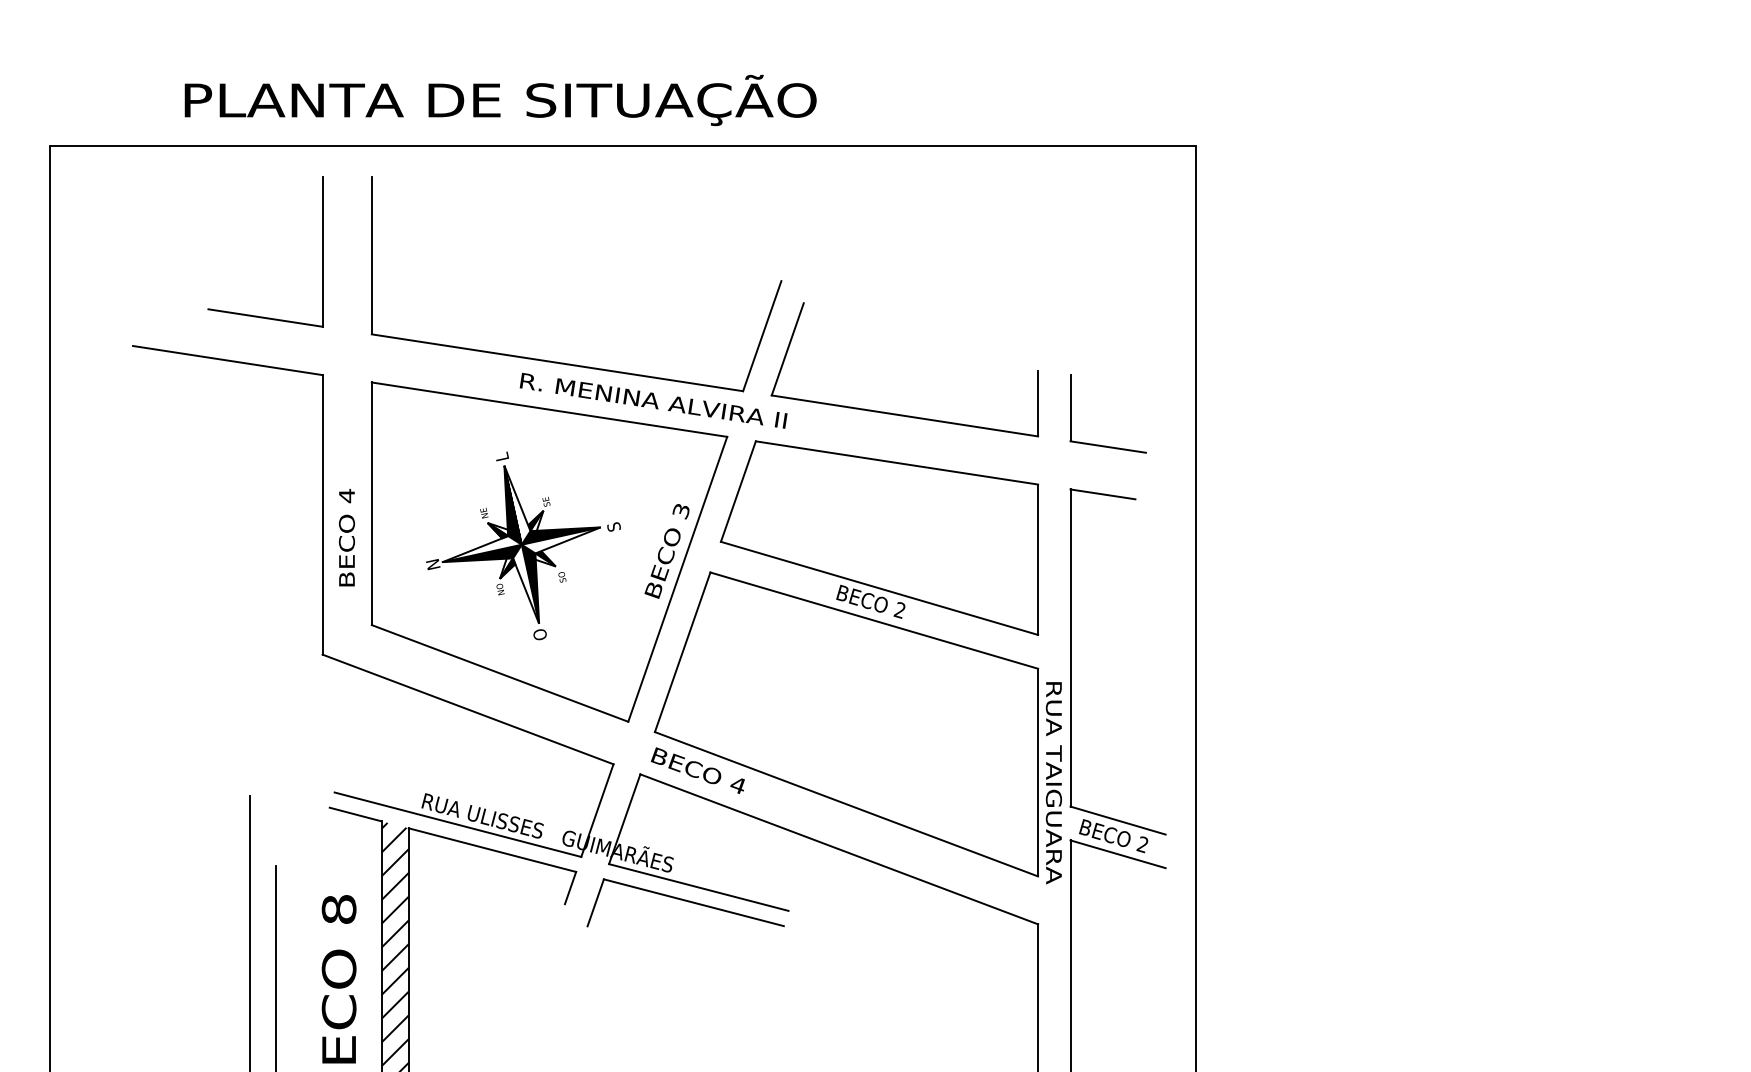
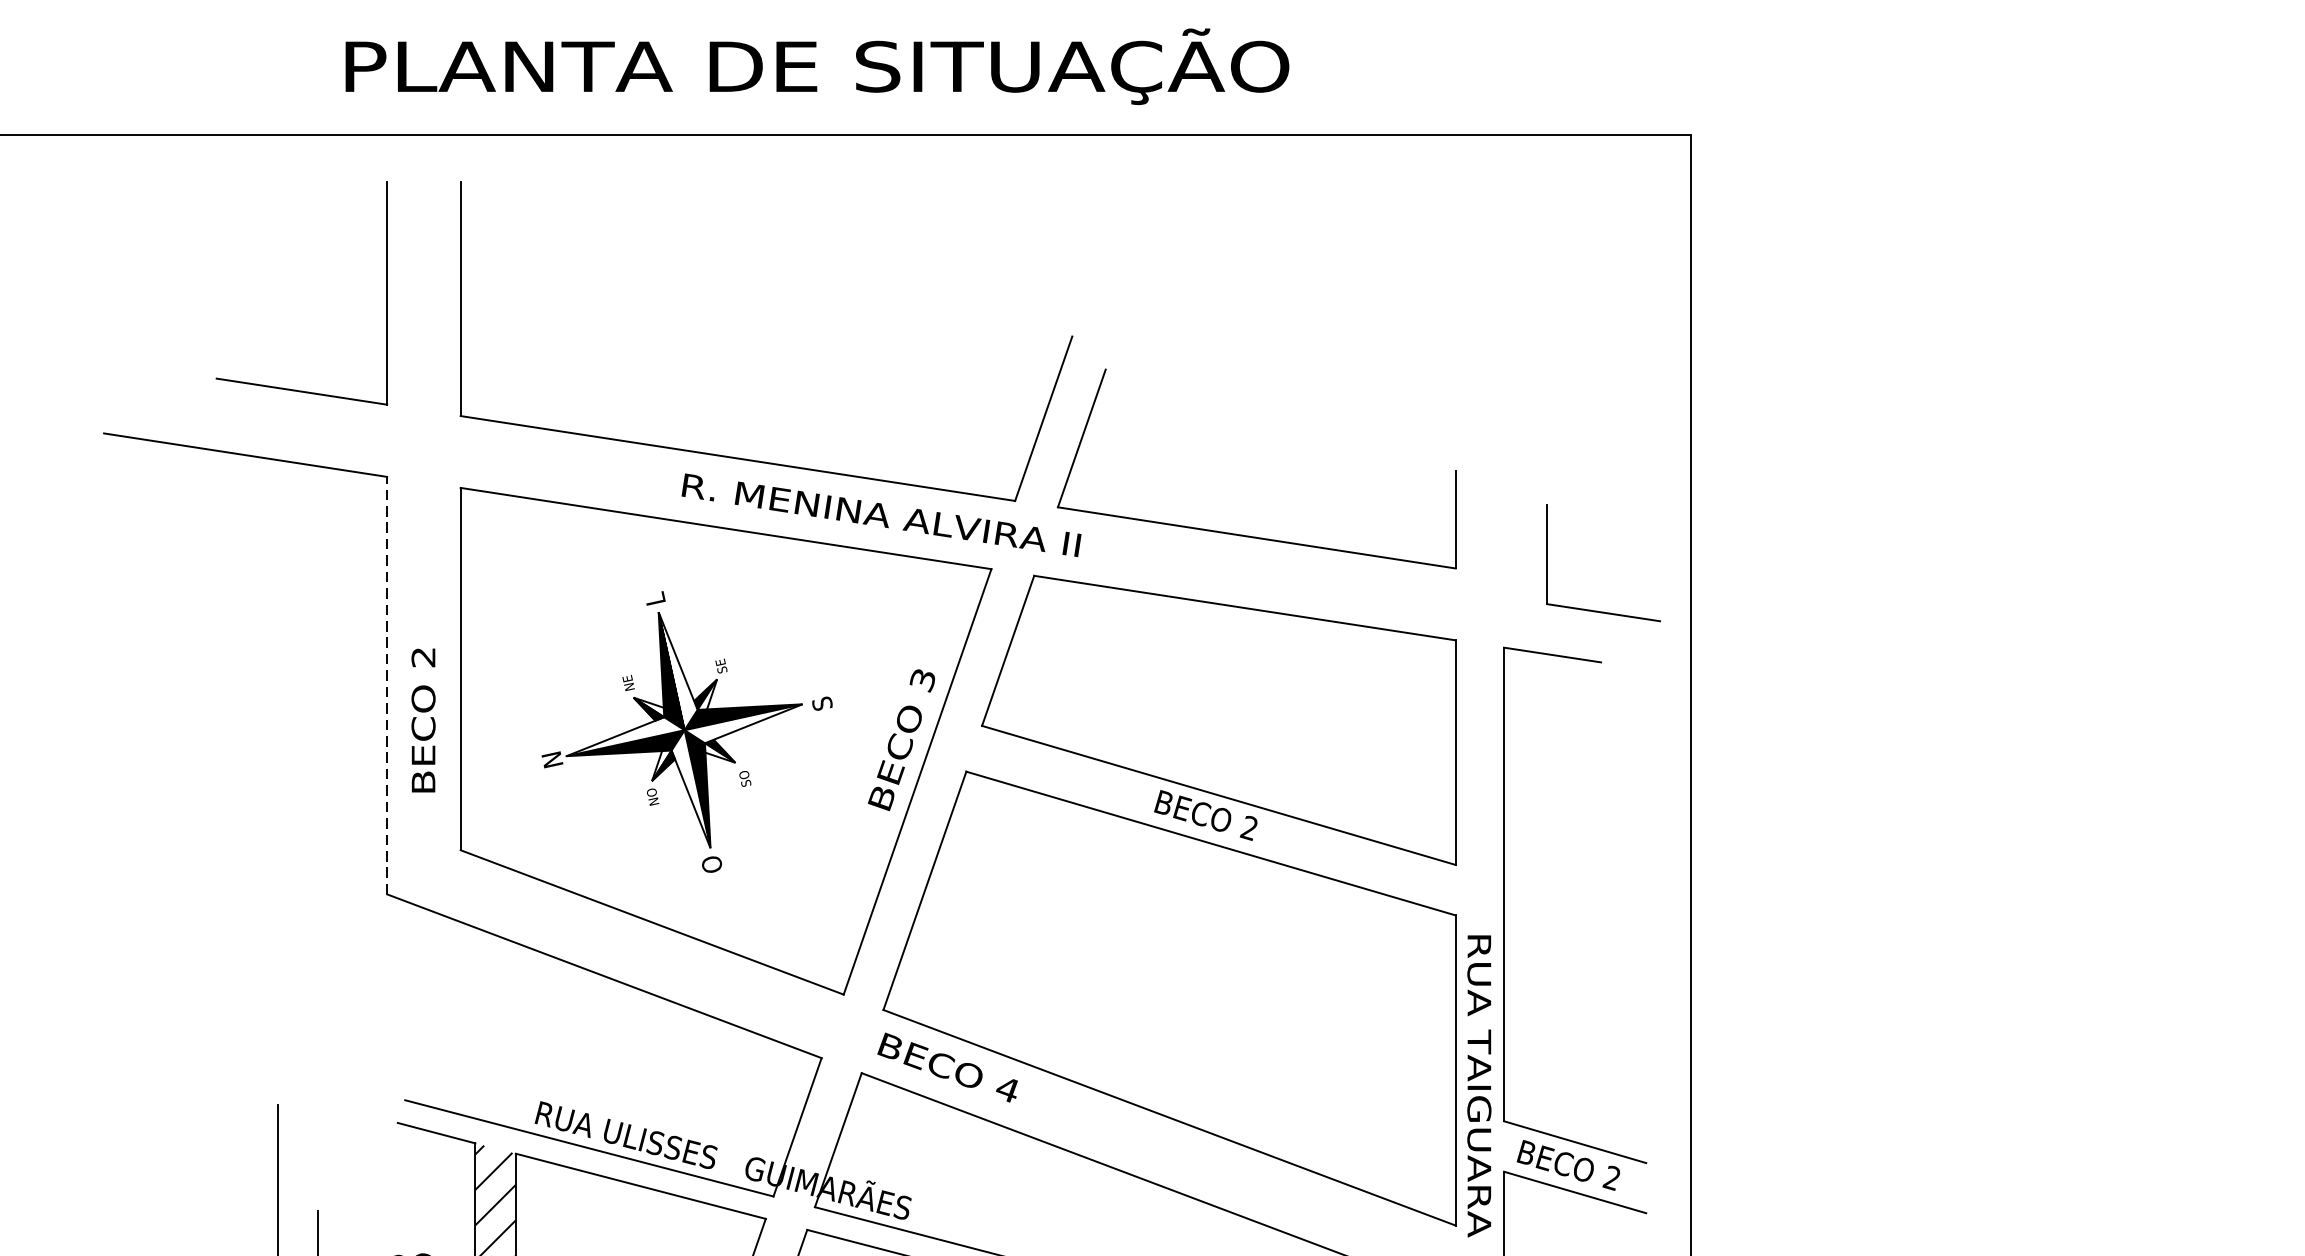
text: (500, 100) -> (817, 66), moved
part: (1099, 444) -> (1590, 608), moved
text: (346, 495) -> (422, 656), 4 -> 2
line: (322, 514) -> (387, 685), solid -> dashed

